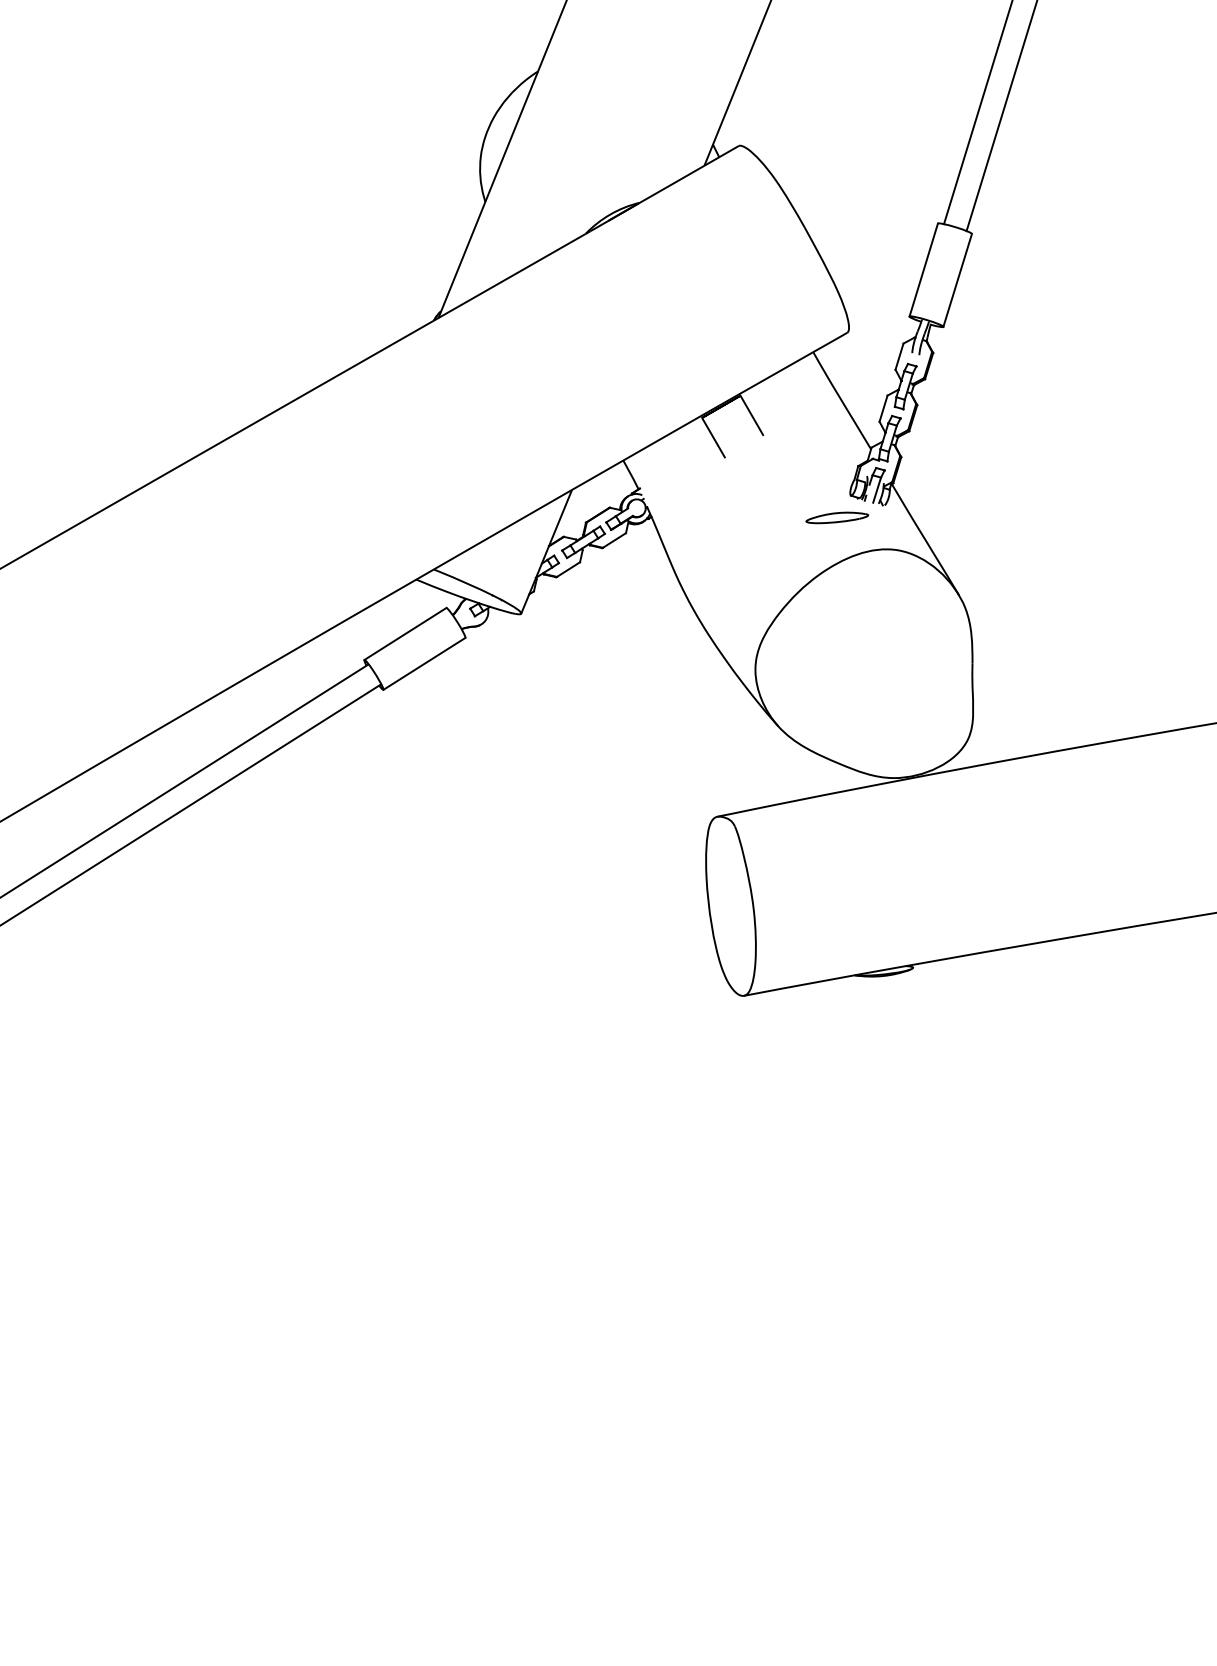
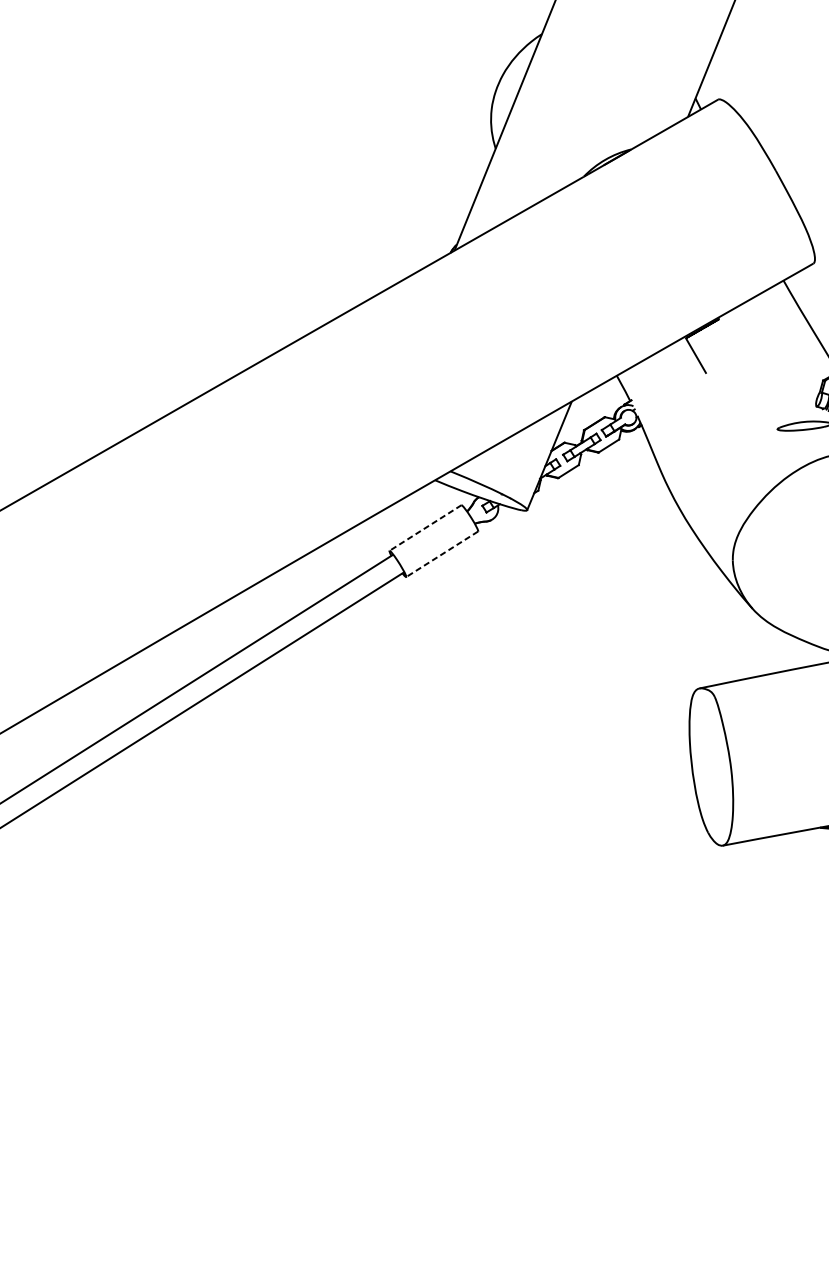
line: (751, 415) -> (729, 336), removed
line: (405, 633) -> (425, 527), solid -> dashed
line: (424, 664) -> (442, 554), solid -> dashed

